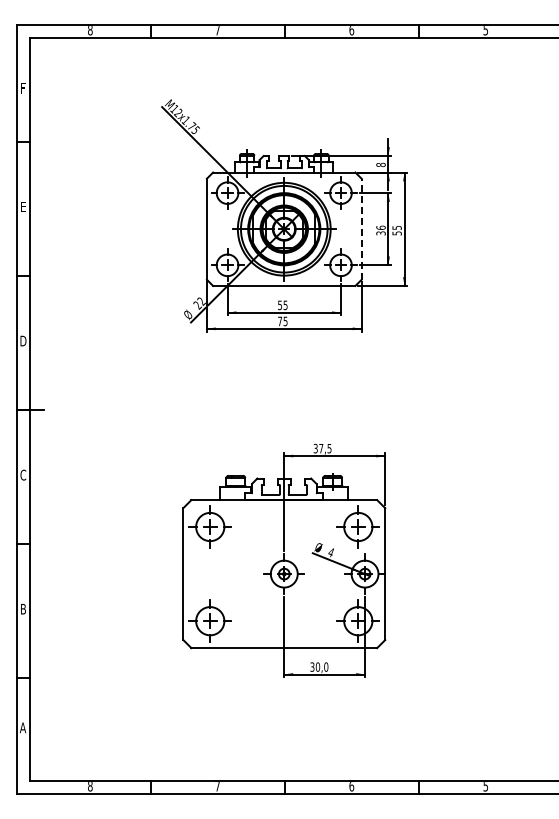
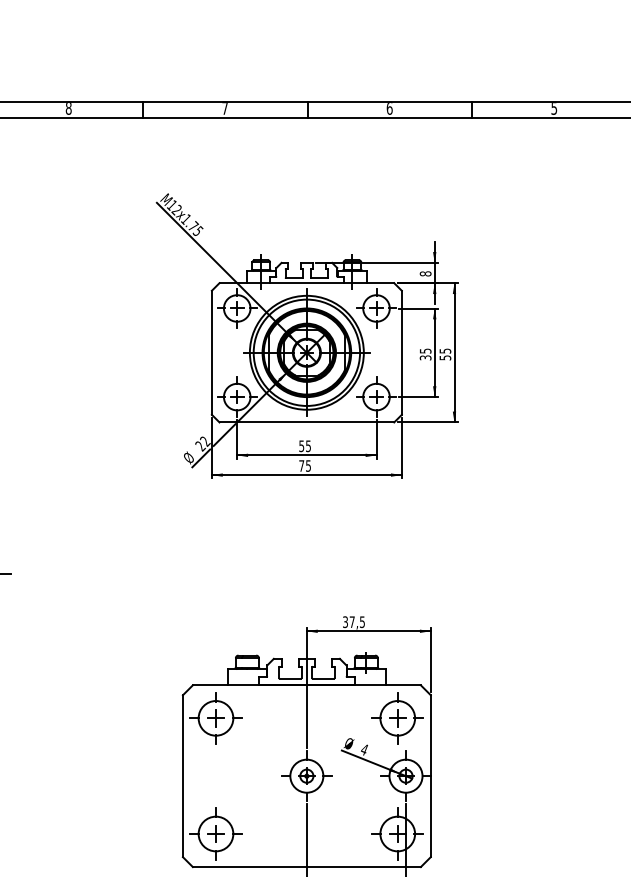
text: (380, 227) -> (424, 350), 36 -> 35
line: (361, 229) -> (401, 353), dashed -> solid

